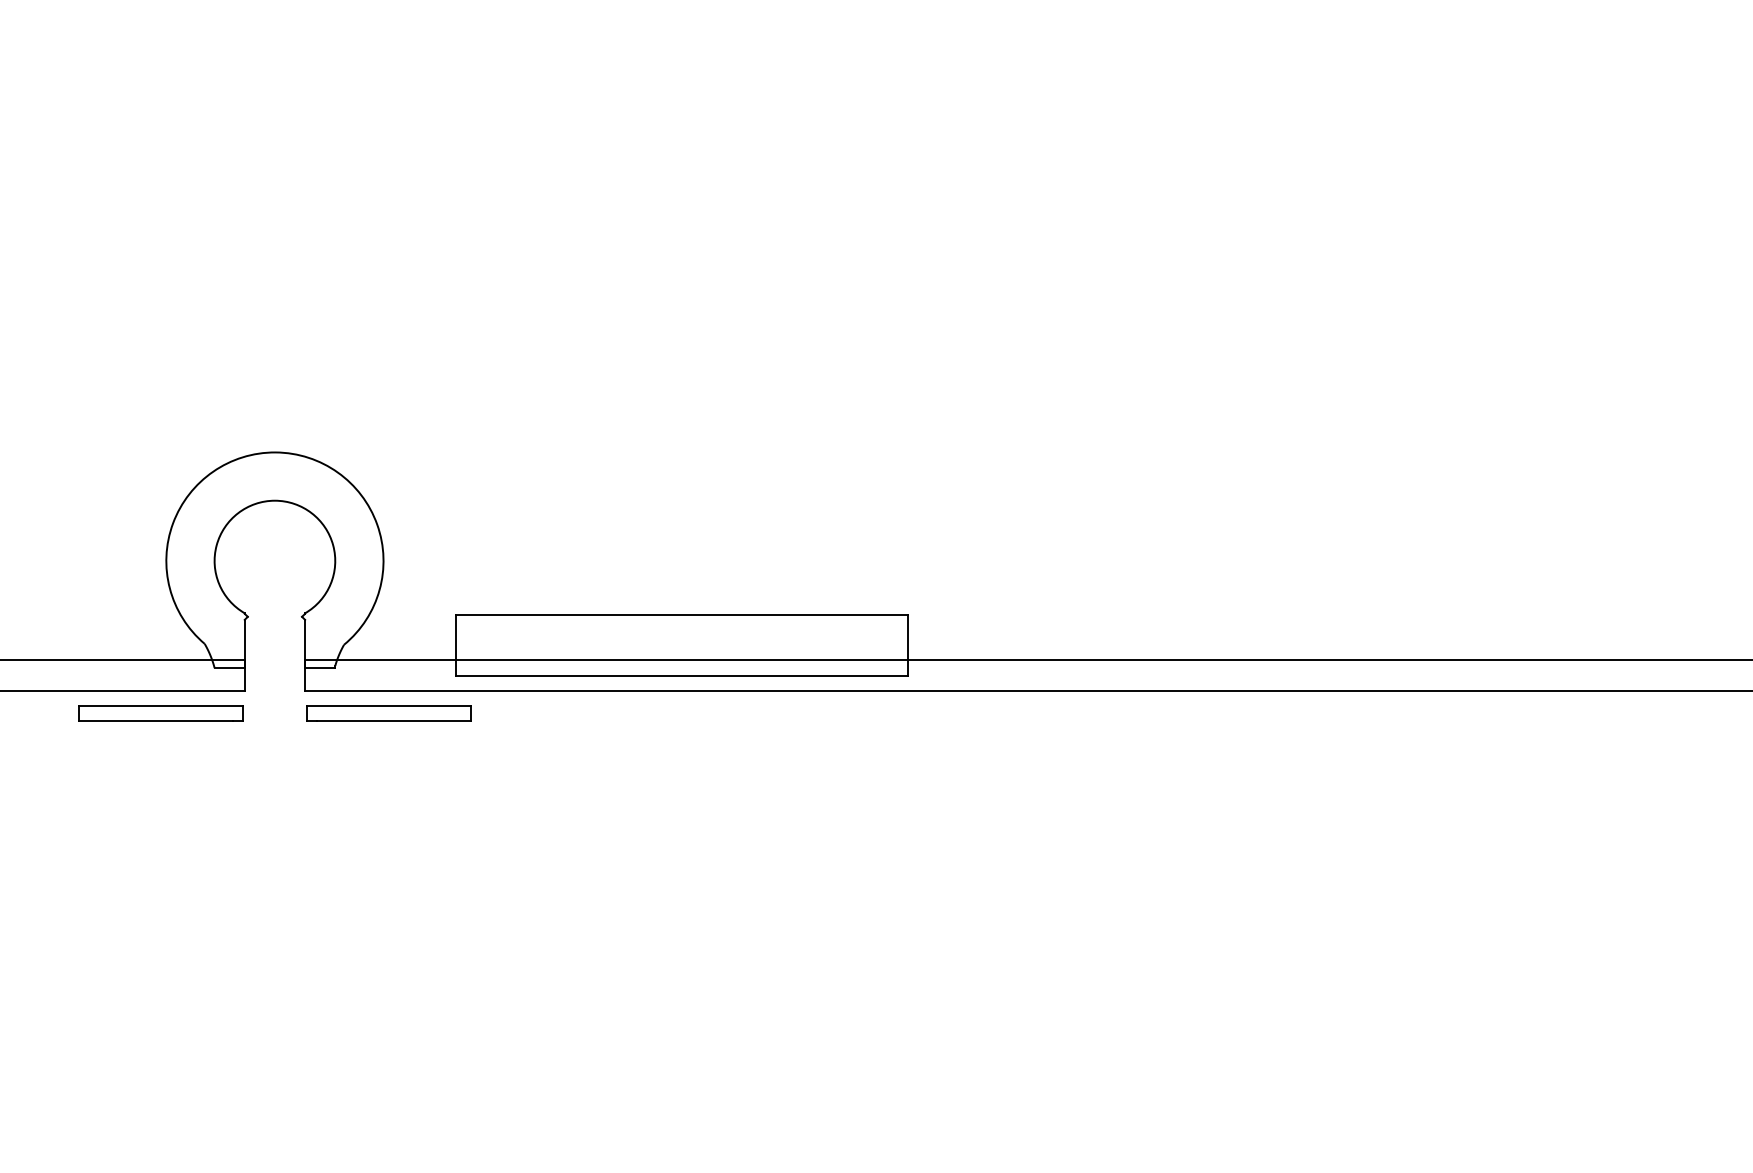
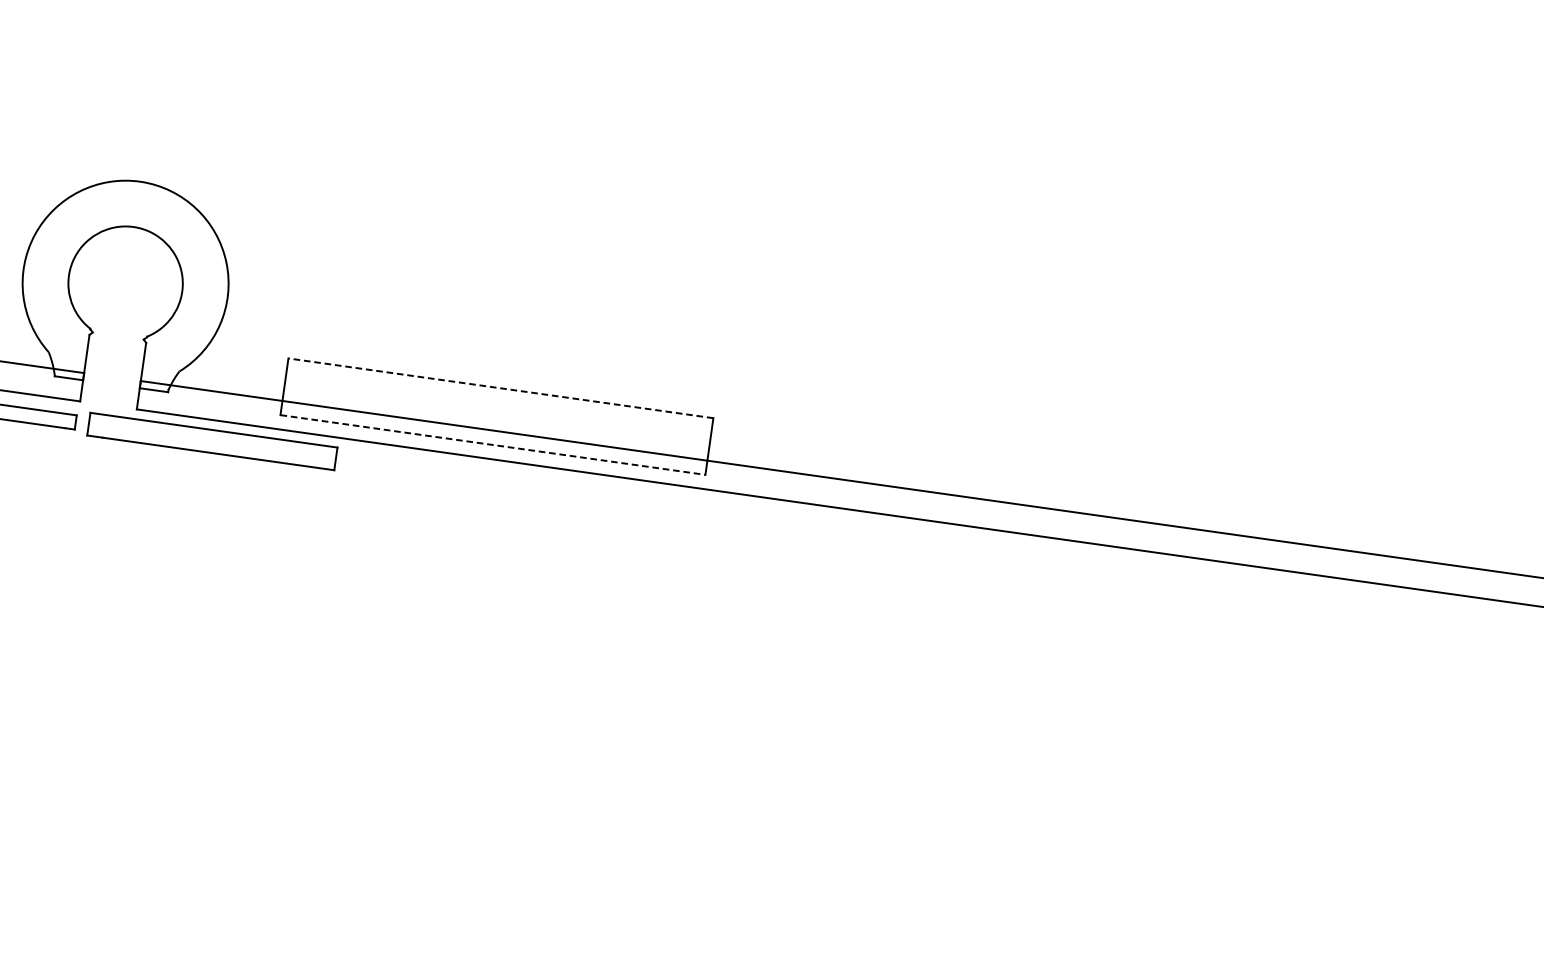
line: (681, 615) -> (500, 388), solid -> dashed
line: (682, 675) -> (493, 444), solid -> dashed
part: (388, 713) -> (212, 441), size x1.6

